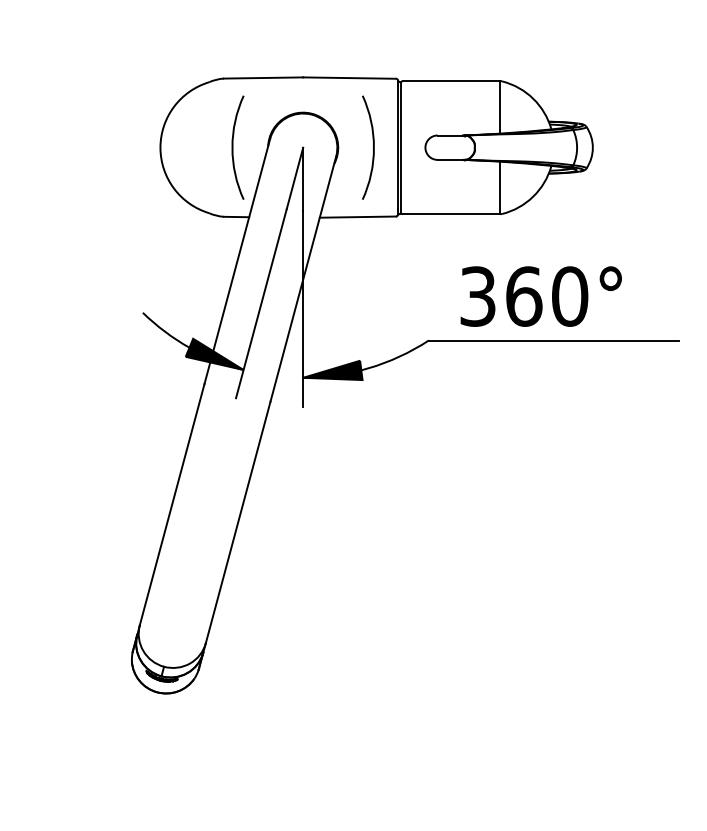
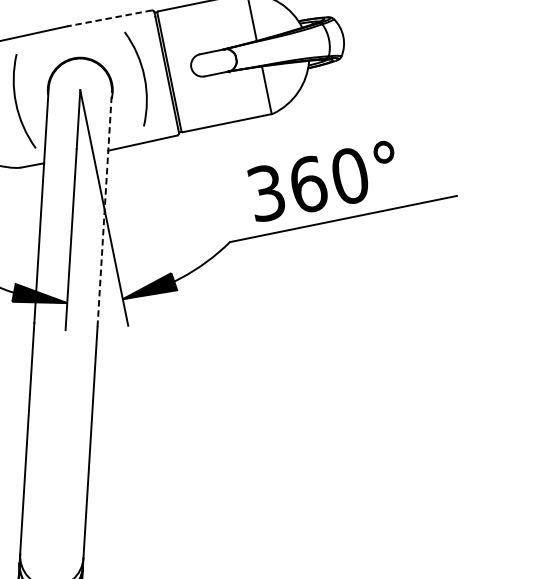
line: (349, 78) -> (109, 18), solid -> dashed
line: (303, 279) -> (104, 209), solid -> dashed

